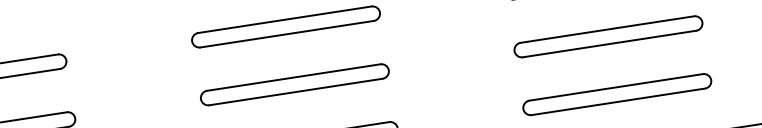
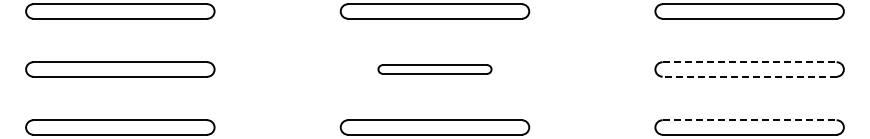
line: (607, 29) -> (749, 62), solid -> dashed
line: (609, 43) -> (749, 76), solid -> dashed
part: (294, 84) -> (434, 69), size x0.6
line: (616, 87) -> (749, 120), solid -> dashed

